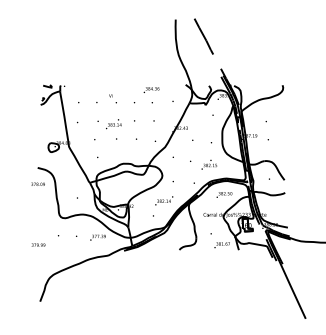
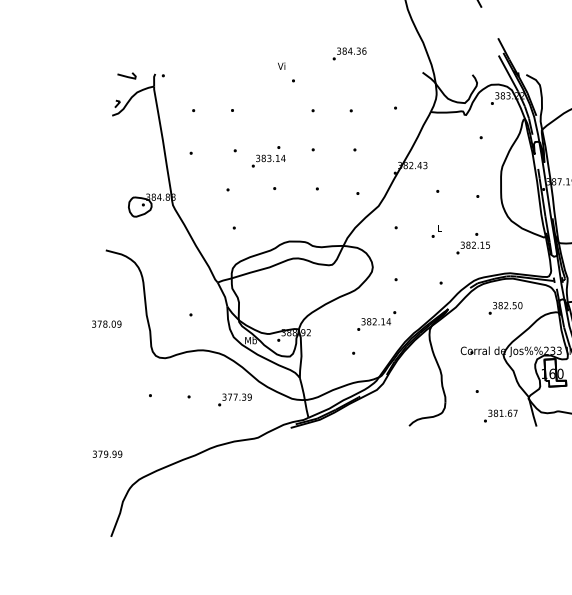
text: (151, 89) -> (349, 52), moved
text: (112, 98) -> (285, 71), moved
text: (37, 183) -> (105, 322), moved
text: (38, 244) -> (107, 452), moved

